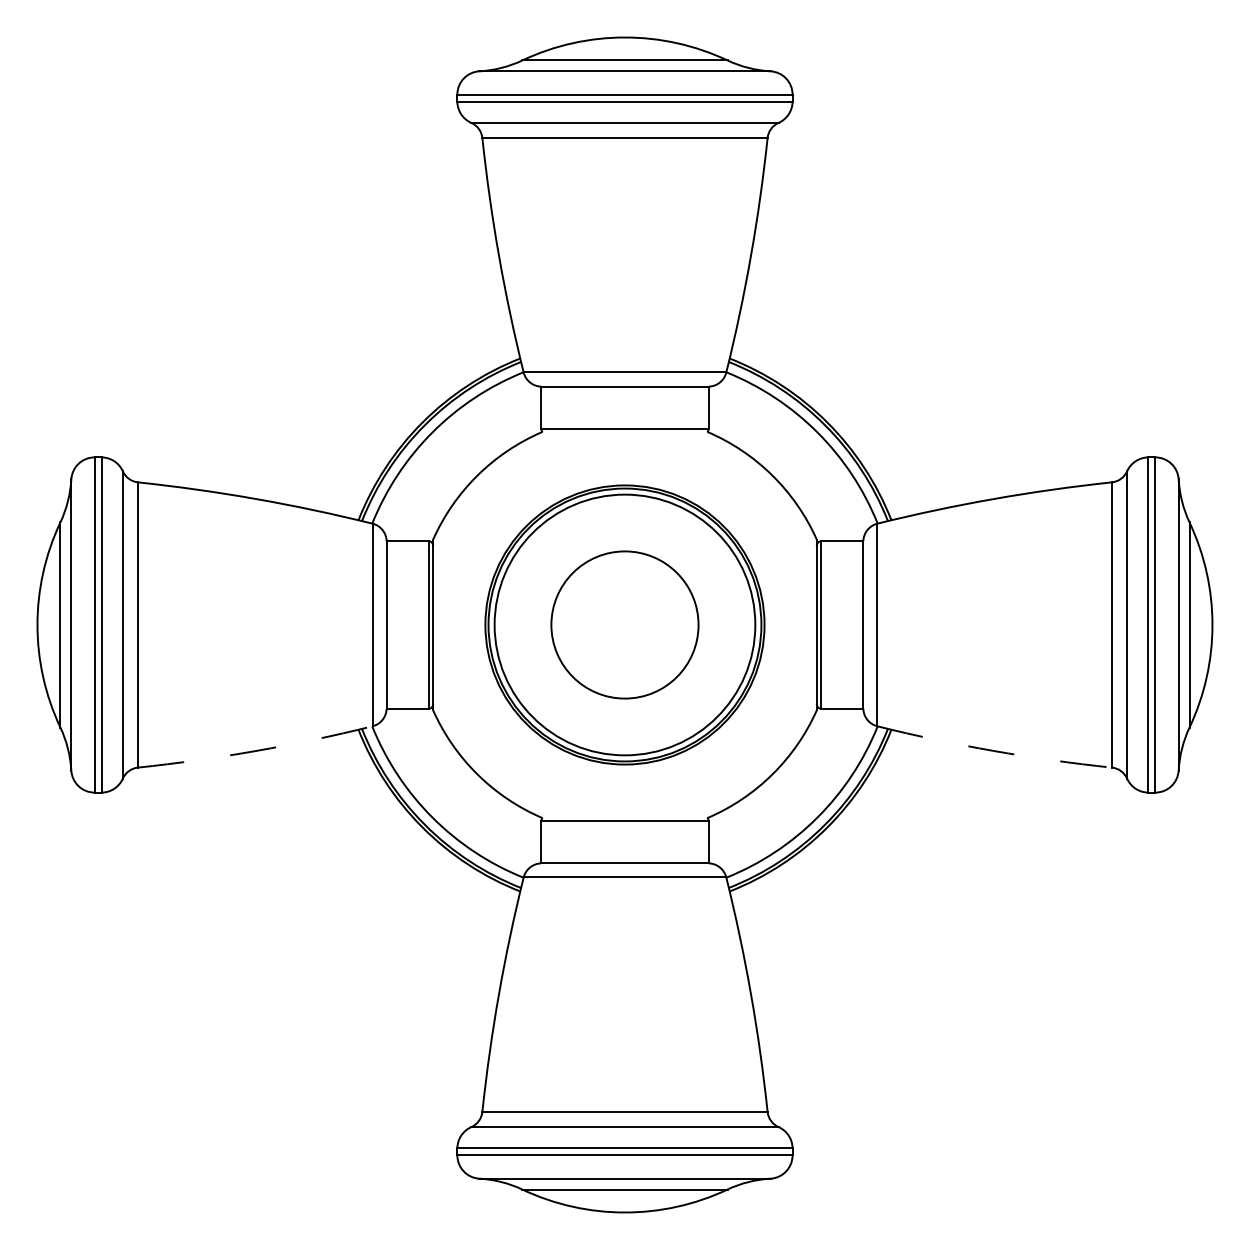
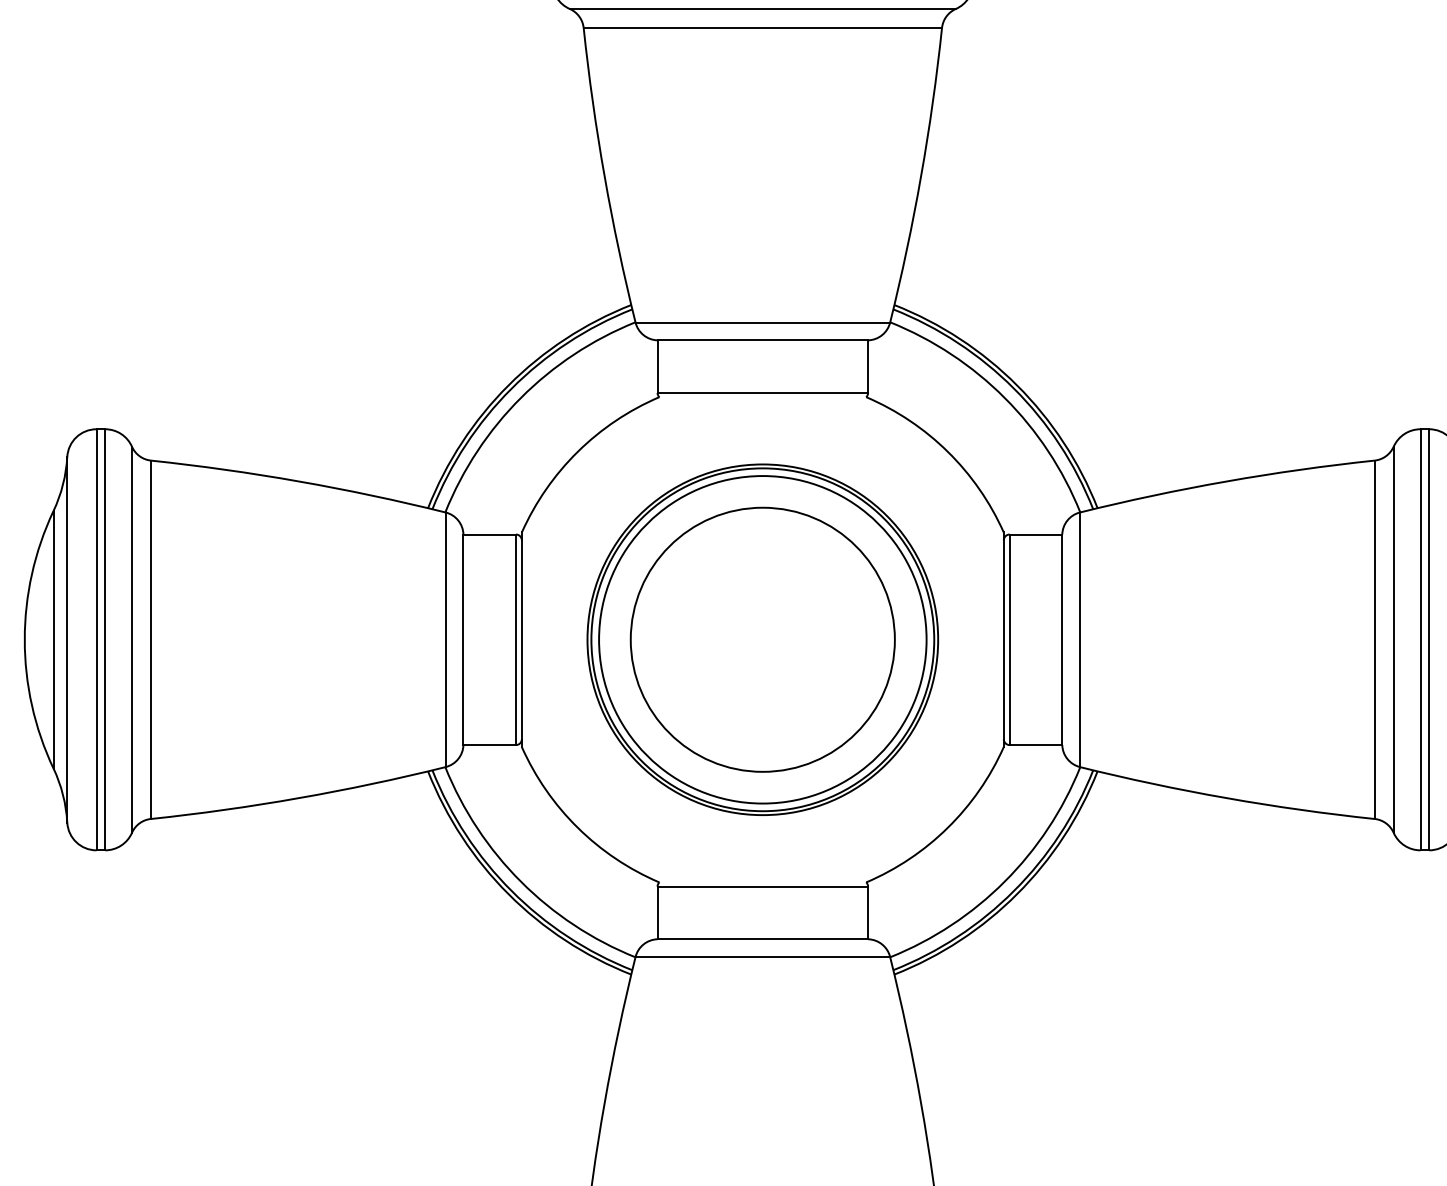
circle: (624, 624) -> (762, 639), size x1.43
arc: (255, 751) -> (298, 798), dashed -> solid
arc: (994, 751) -> (1227, 798), dashed -> solid

